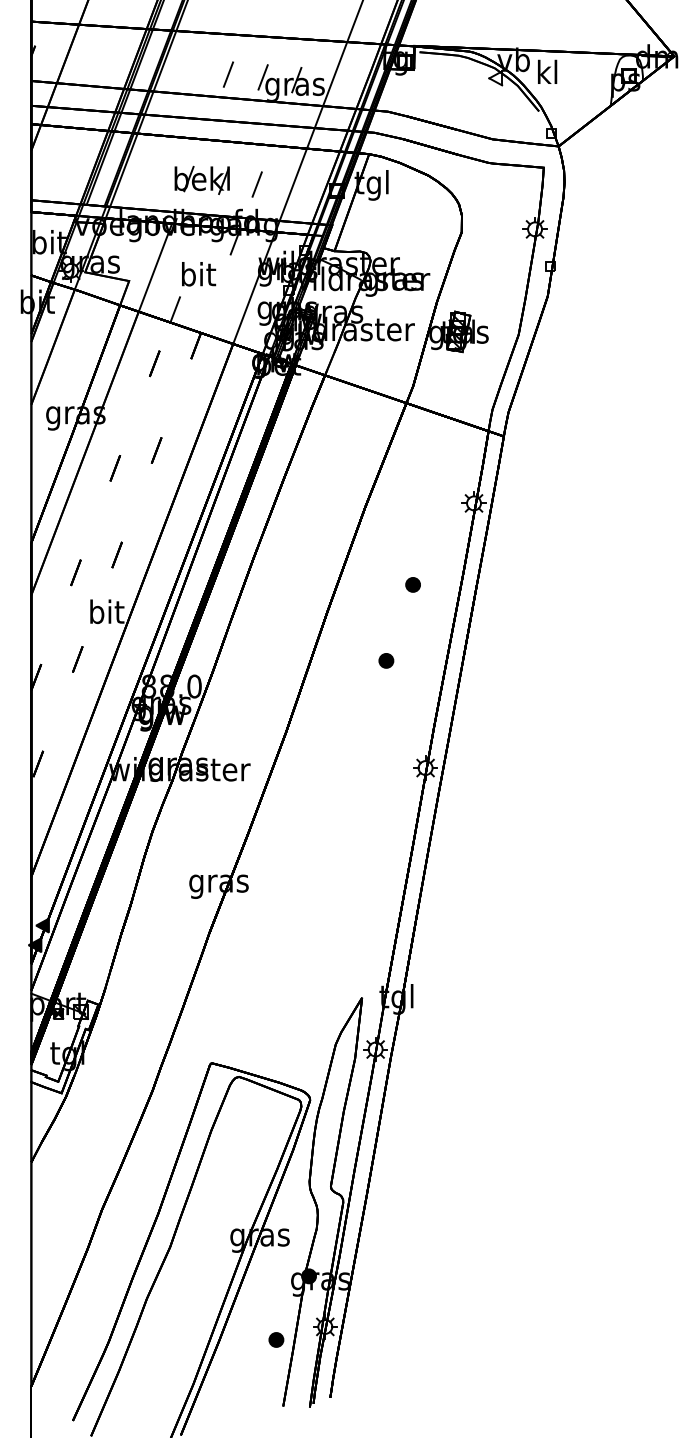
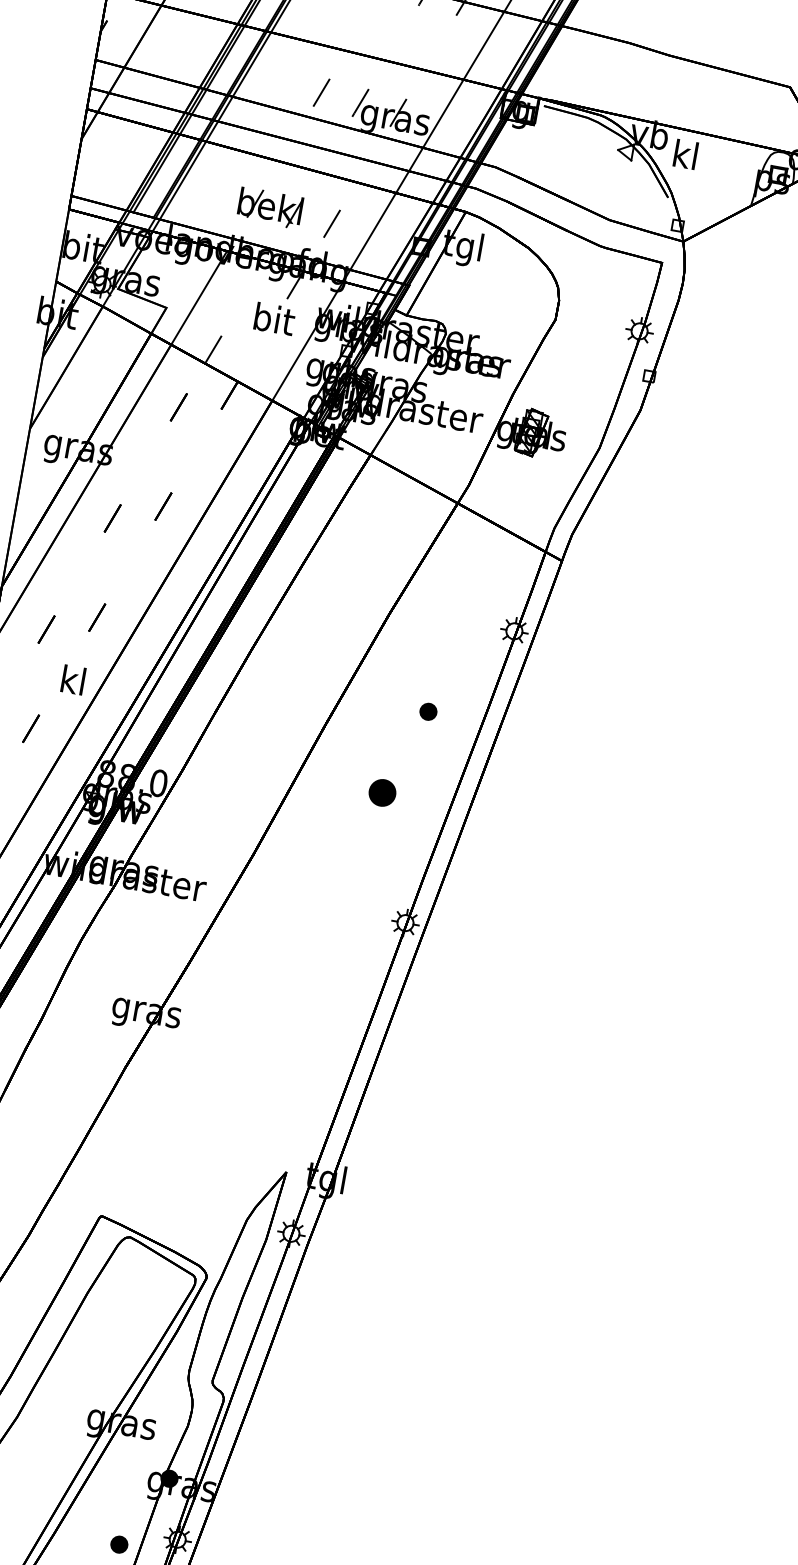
text: (199, 274) -> (275, 319), moved
text: (107, 611) -> (74, 680), bit -> kl
part: (386, 660) -> (382, 792), size x1.6

